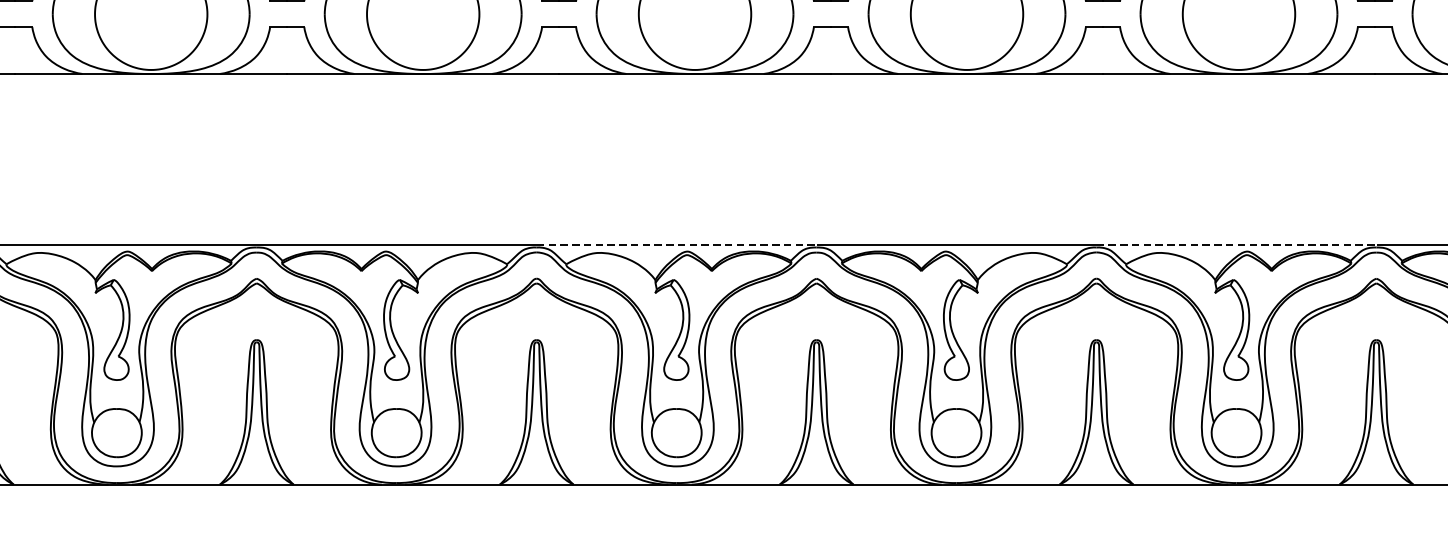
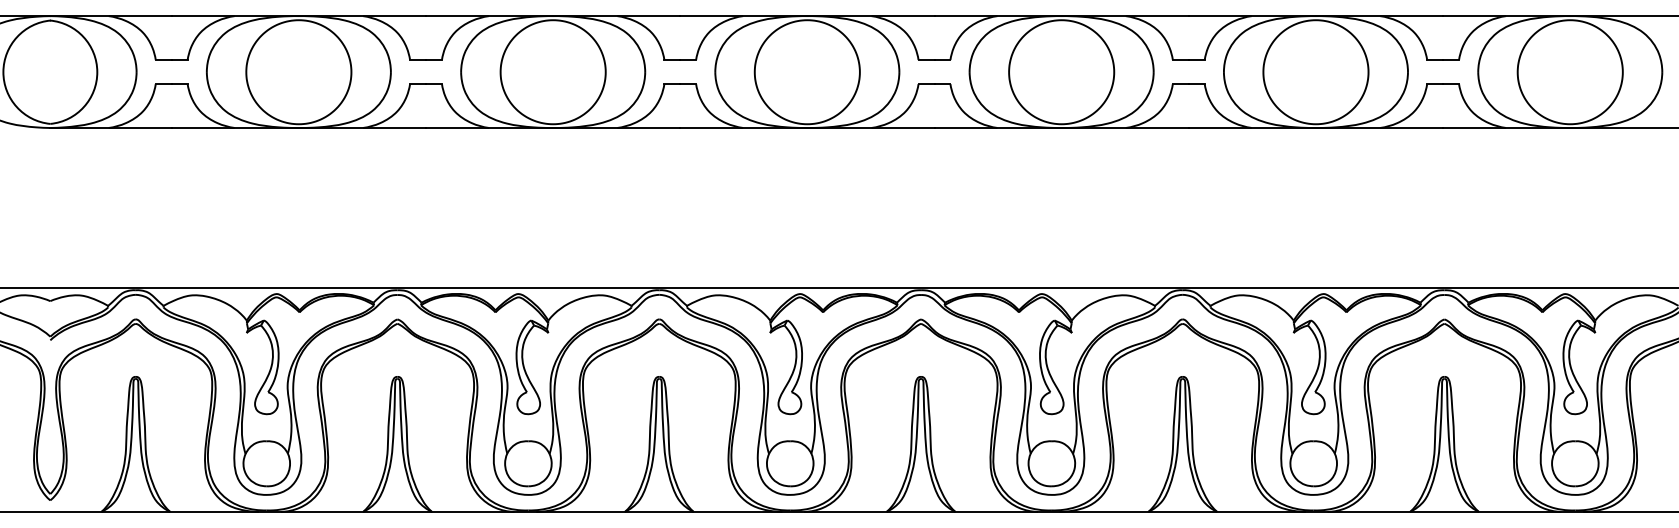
line: (677, 245) -> (790, 288), dashed -> solid
line: (1236, 245) -> (1313, 288), dashed -> solid

